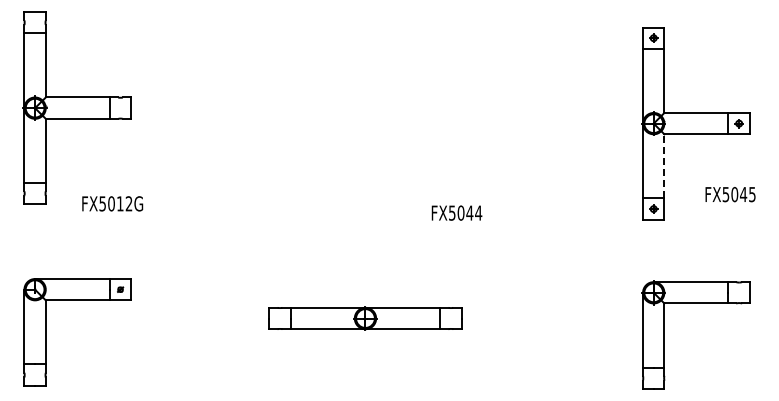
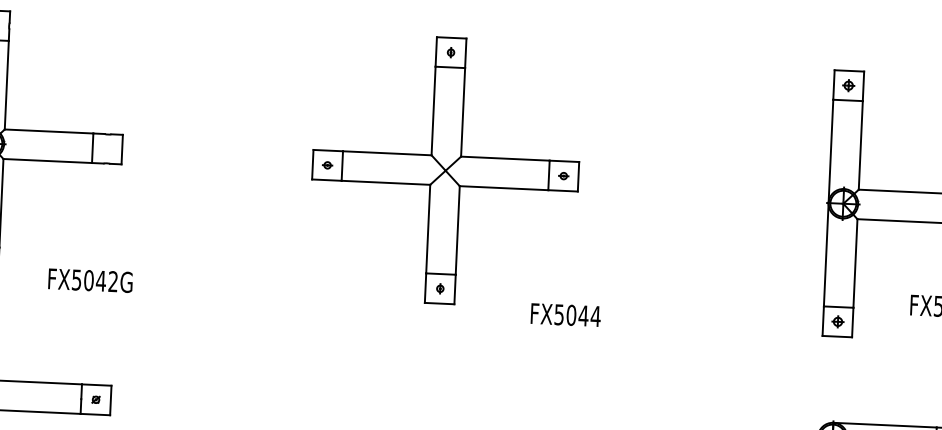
part: (365, 112) -> (445, 170), added
line: (664, 165) -> (855, 262), dashed -> solid
text: (119, 203) -> (100, 280), FX5012G -> FX5042G

